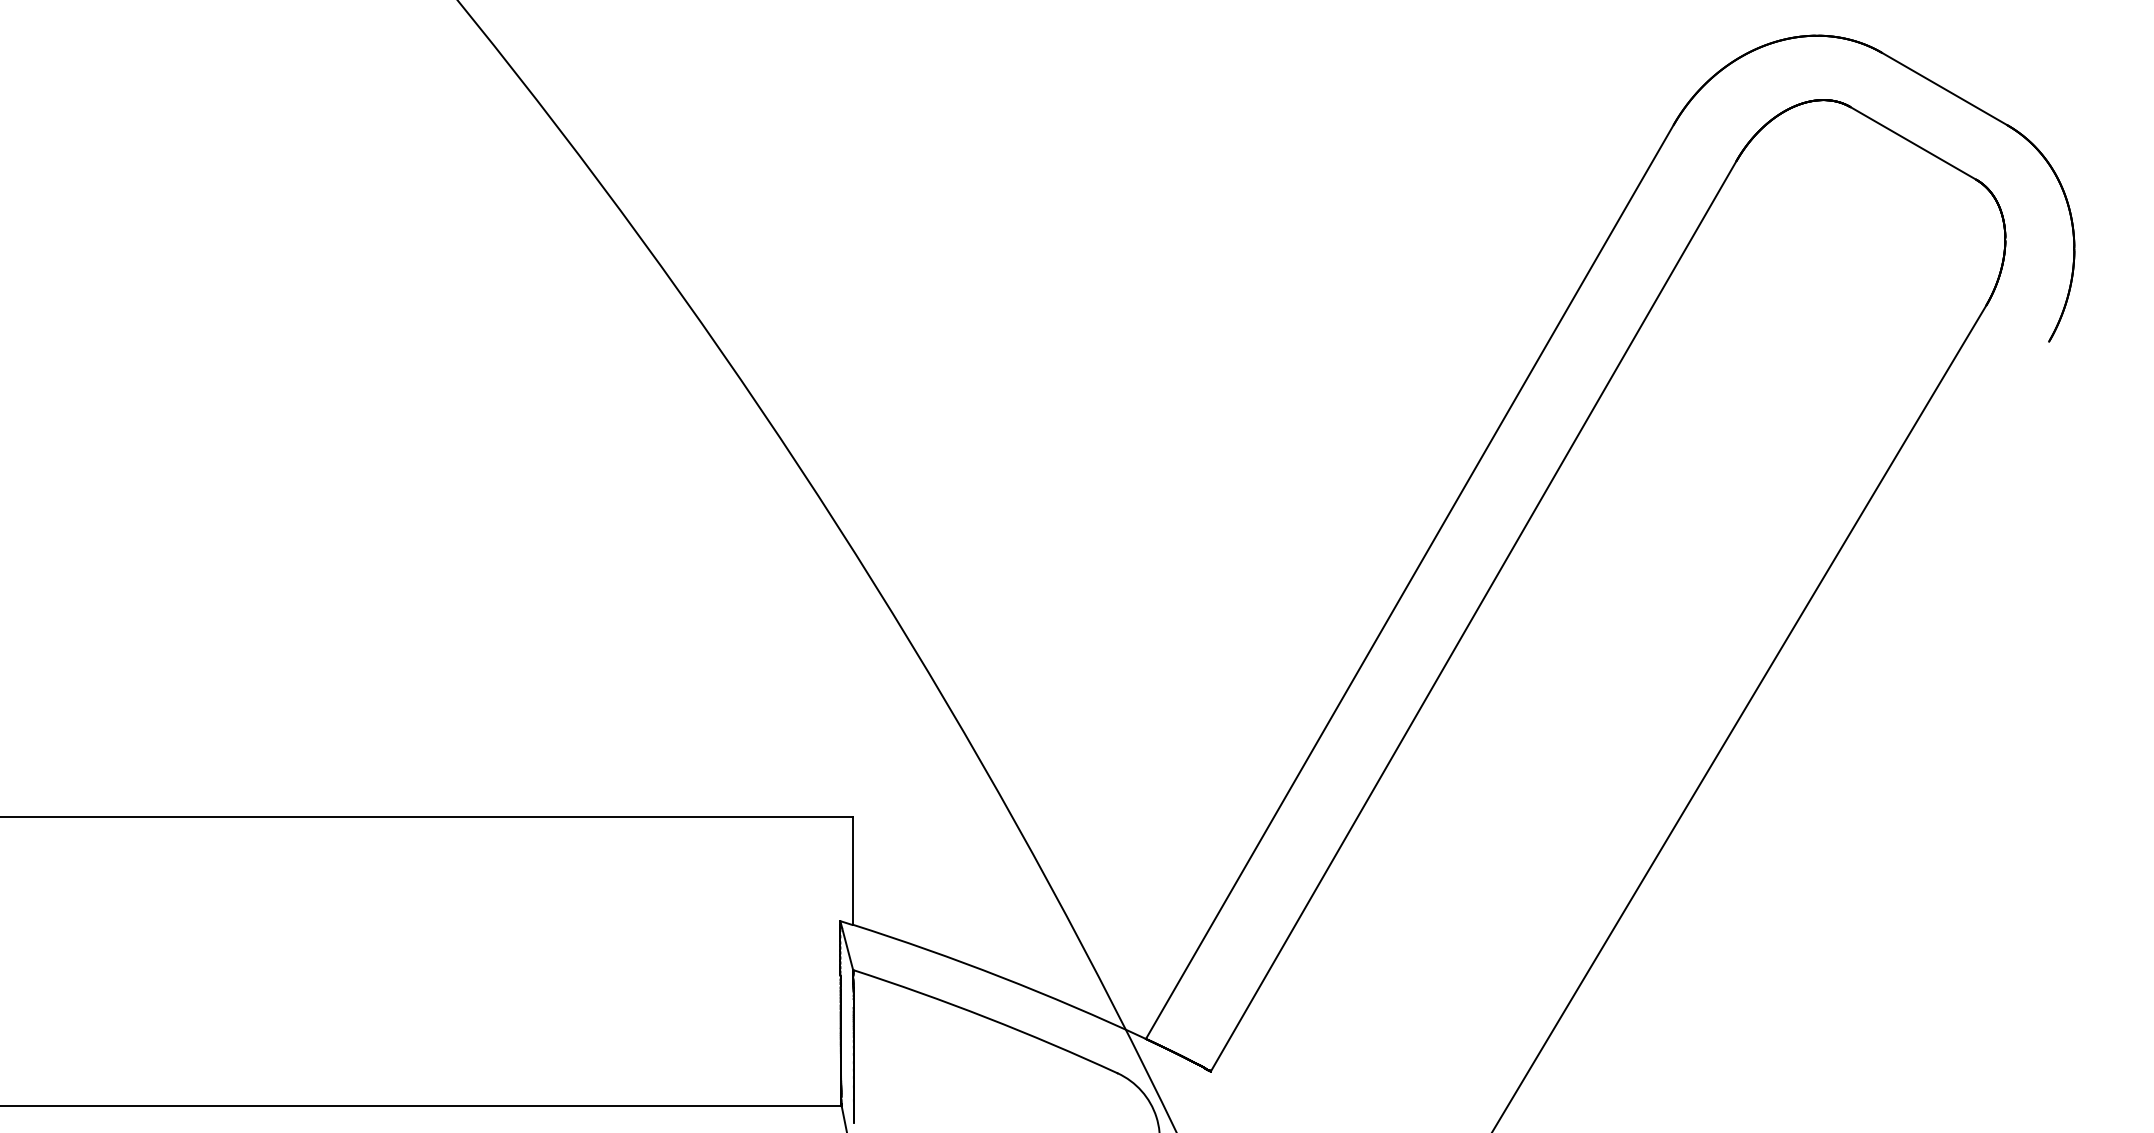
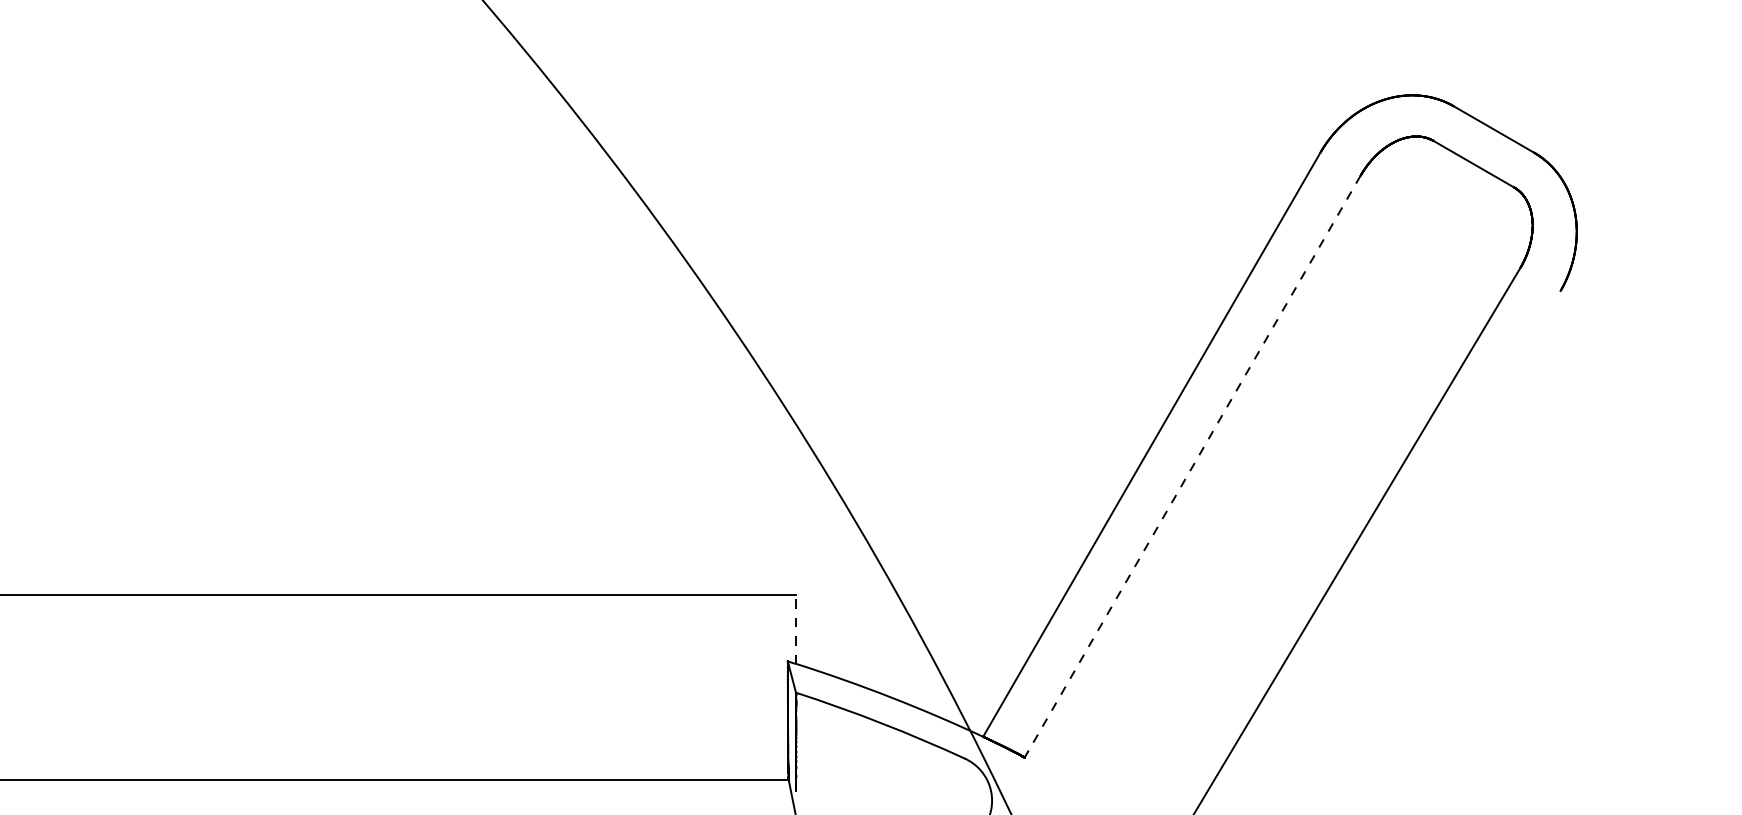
line: (1473, 617) -> (1192, 467), solid -> dashed
line: (852, 871) -> (795, 629), solid -> dashed

